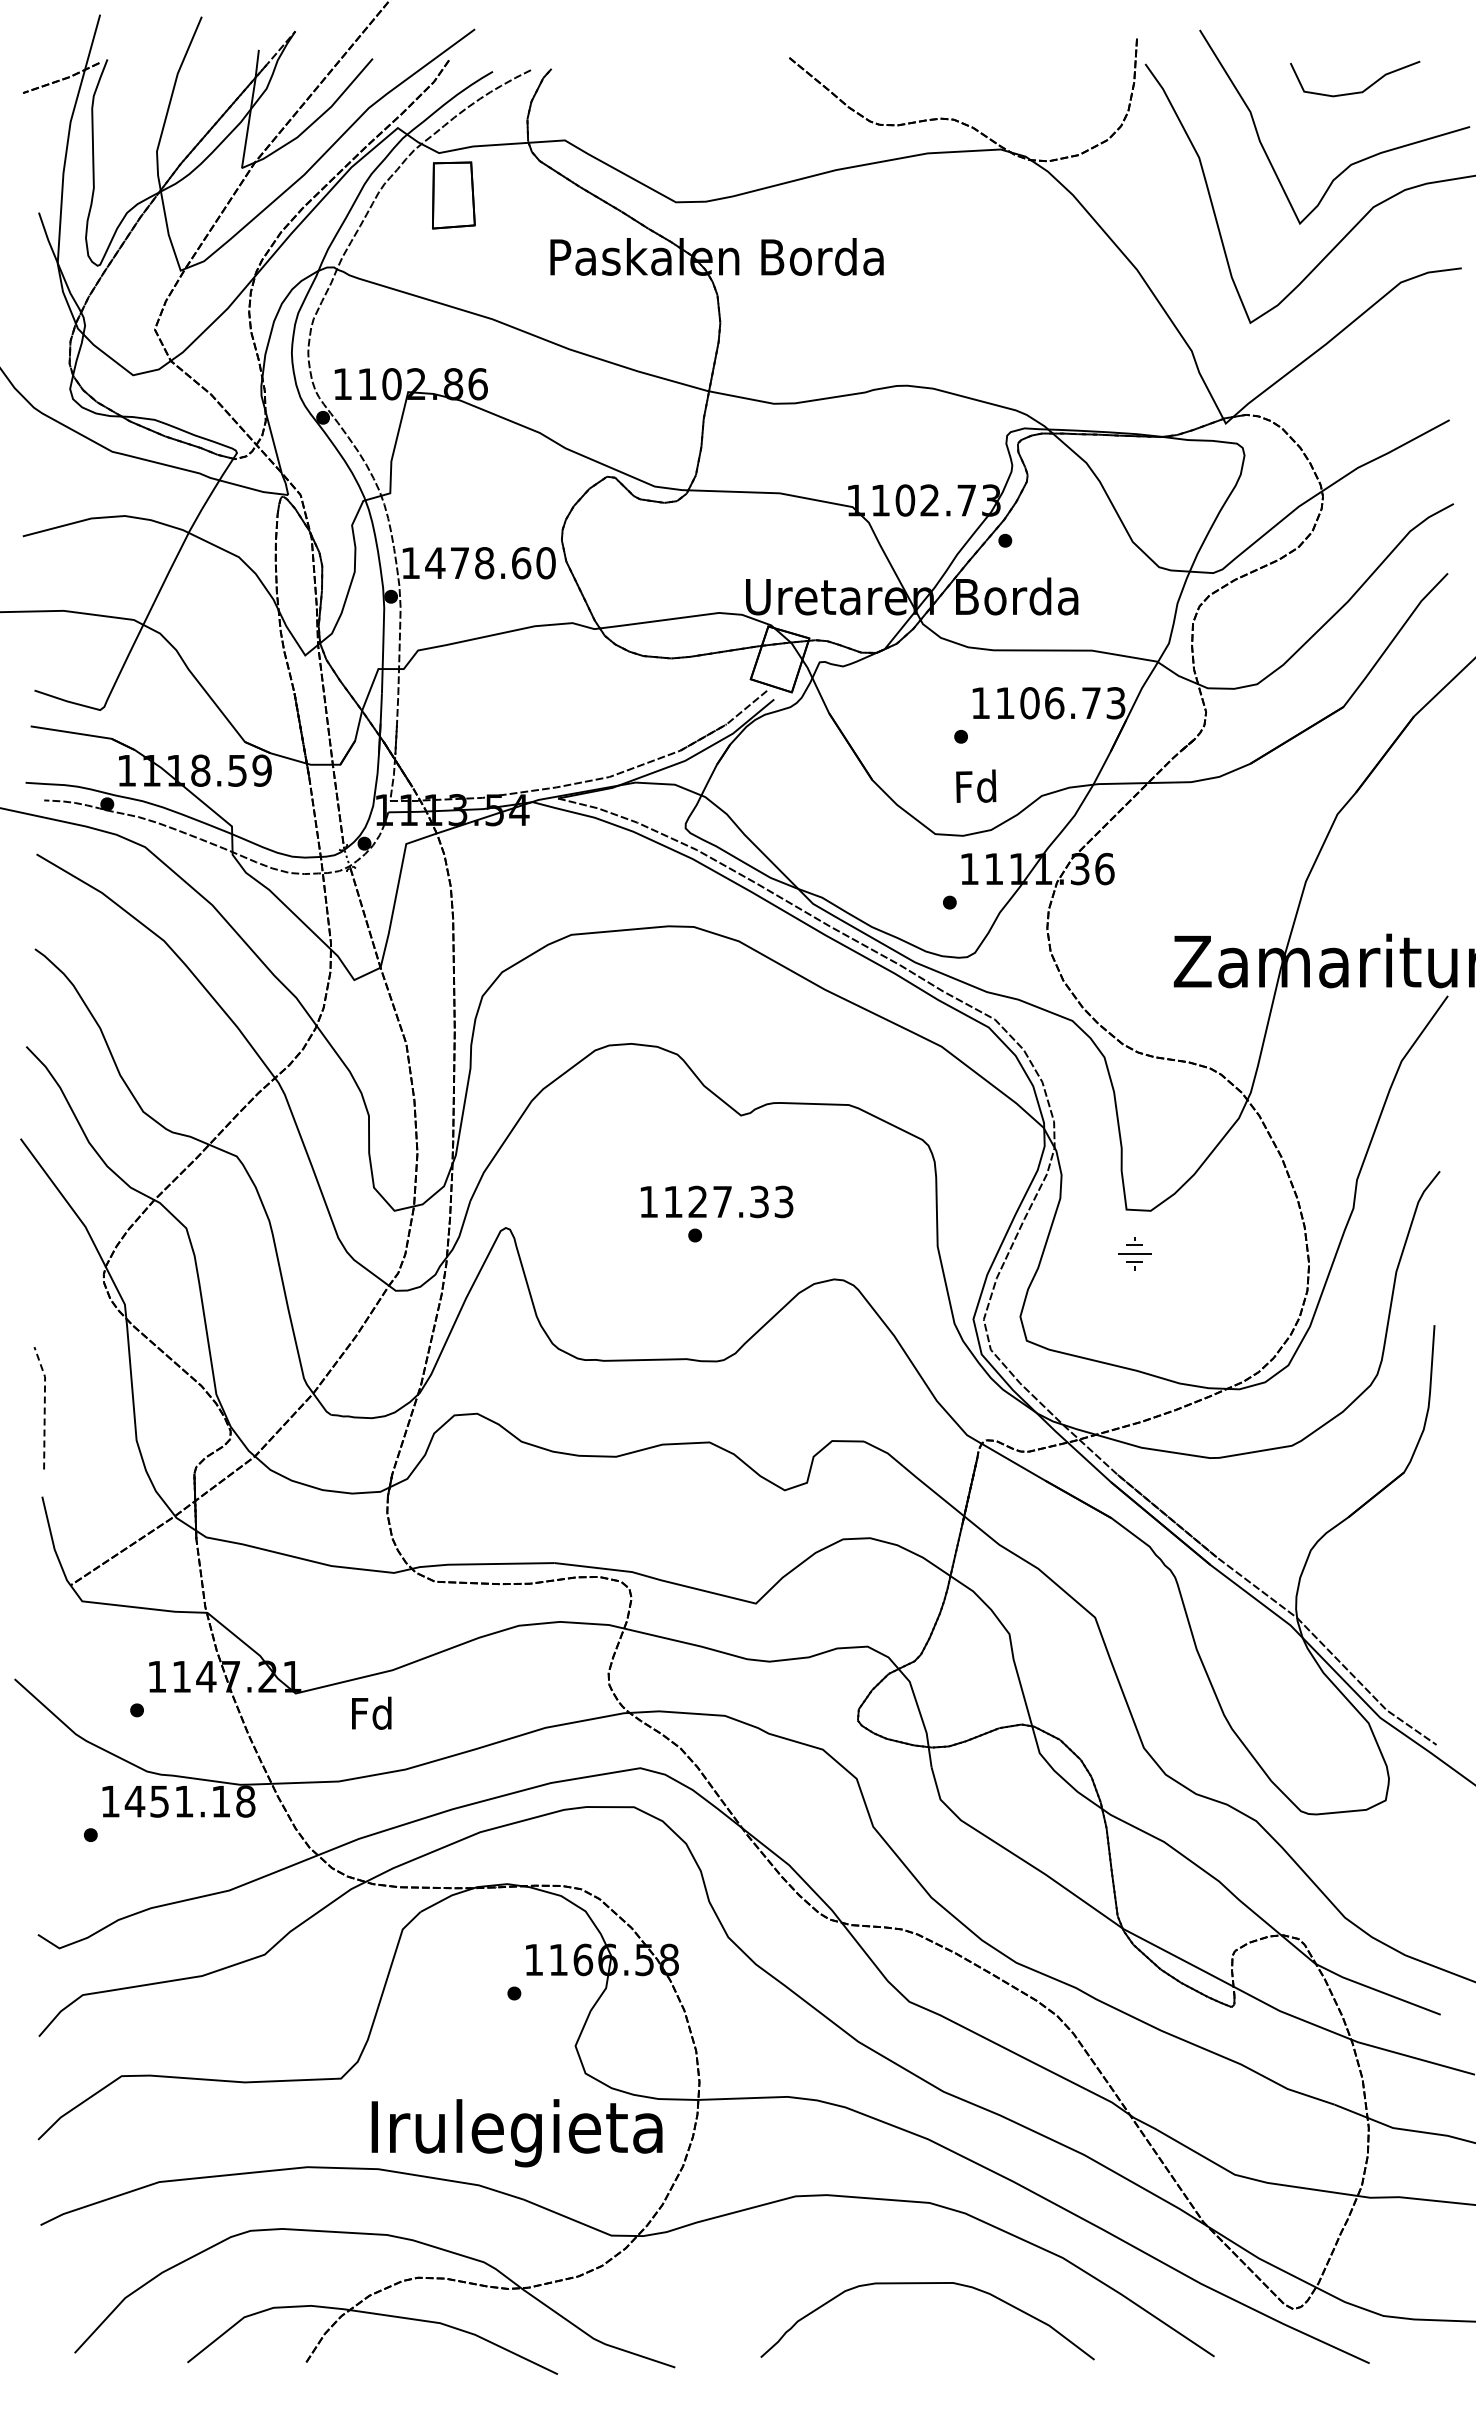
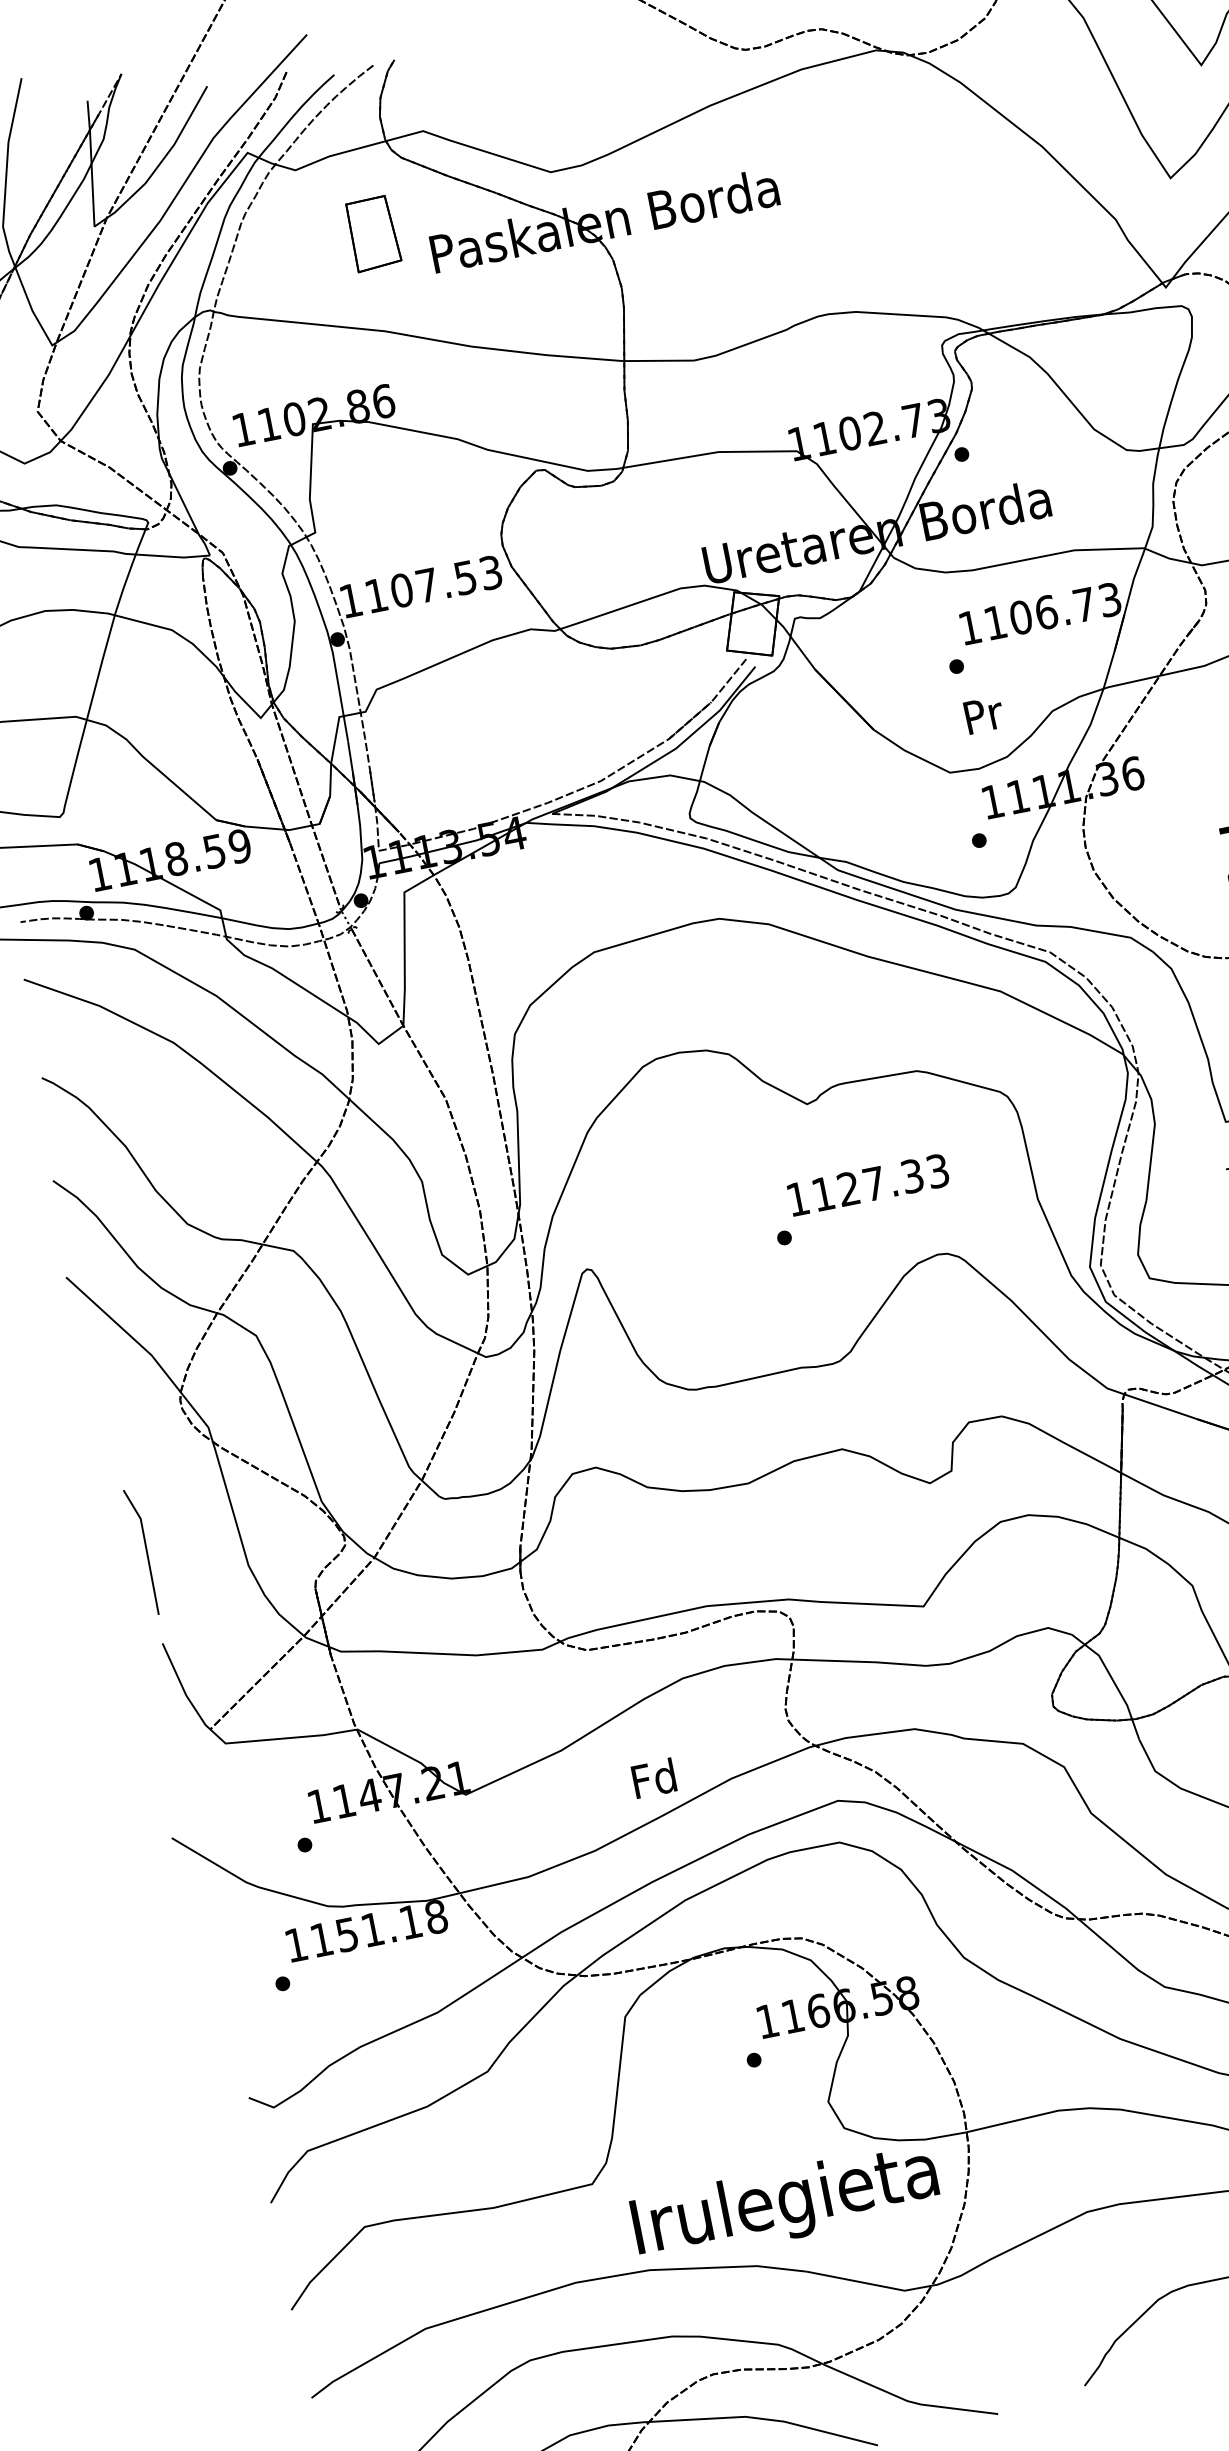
part: (453, 195) -> (373, 233), moved
text: (490, 563) -> (433, 584), 1478.60 -> 1107.53
text: (976, 785) -> (982, 713), Fd -> Pr
text: (716, 1201) -> (867, 1184), moved
line: (44, 1406) -> (146, 1549), dashed -> solid
text: (371, 1712) -> (653, 1777), moved
text: (134, 1801) -> (321, 1939), 1451.18 -> 1151.18

